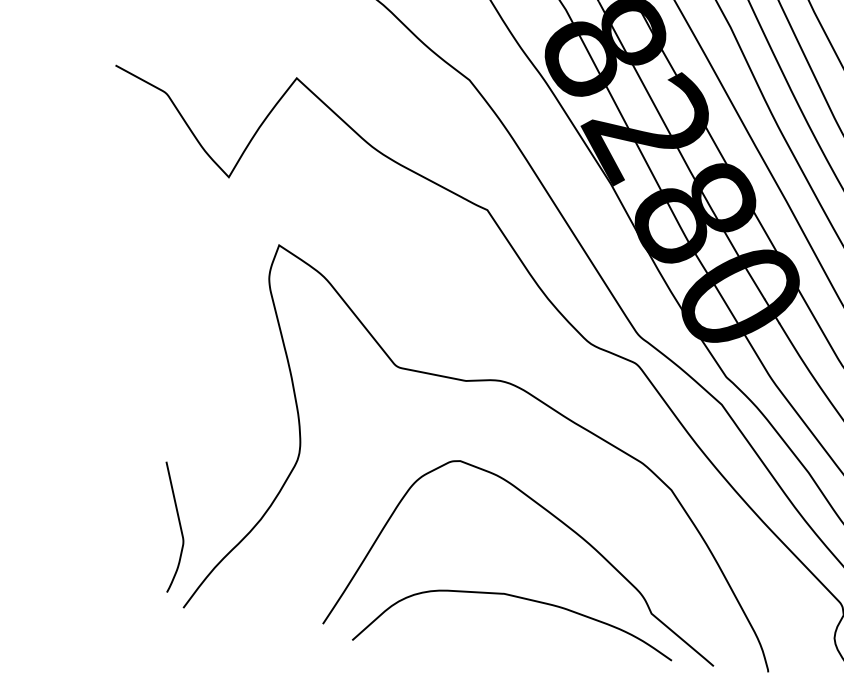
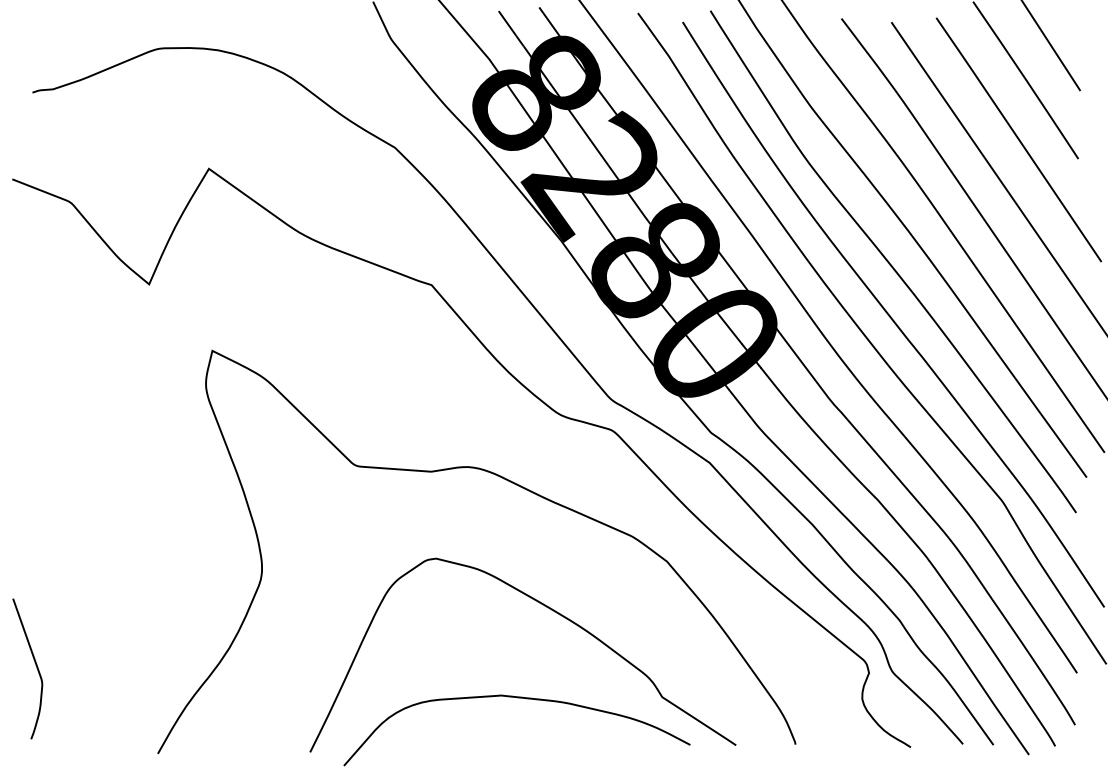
curve: (179, 525) -> (35, 665), moved

